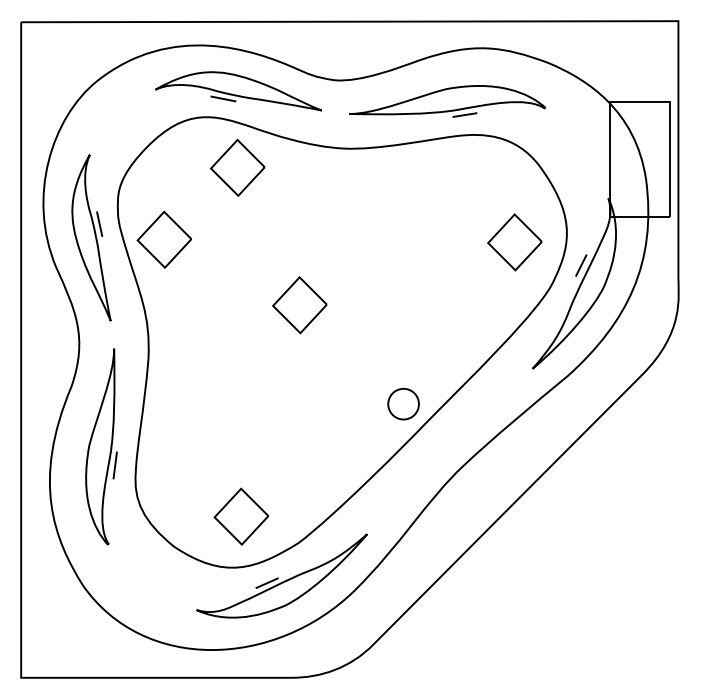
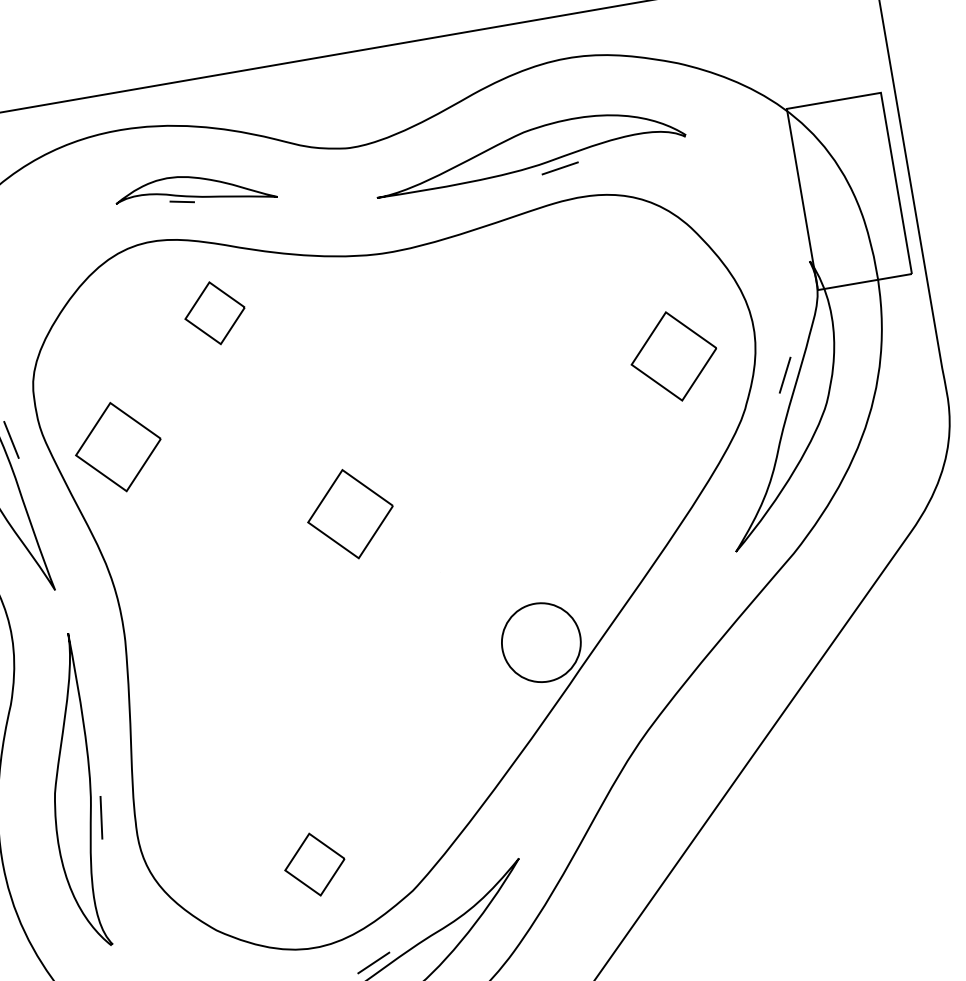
part: (238, 91) -> (195, 192), size x0.6
part: (237, 167) -> (214, 312), size x0.7
circle: (403, 403) -> (541, 641), size x1.6
part: (240, 516) -> (313, 864), size x0.7

